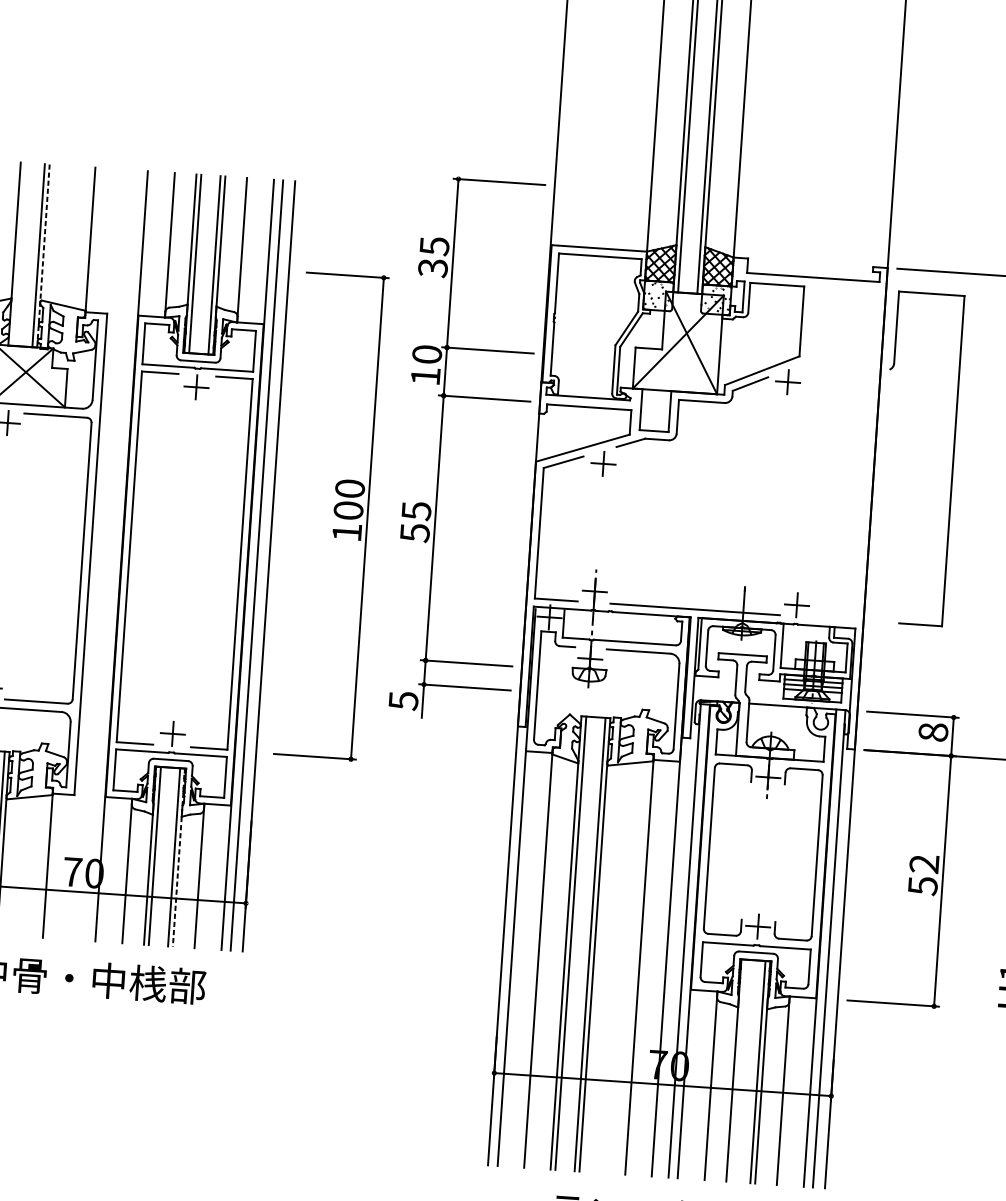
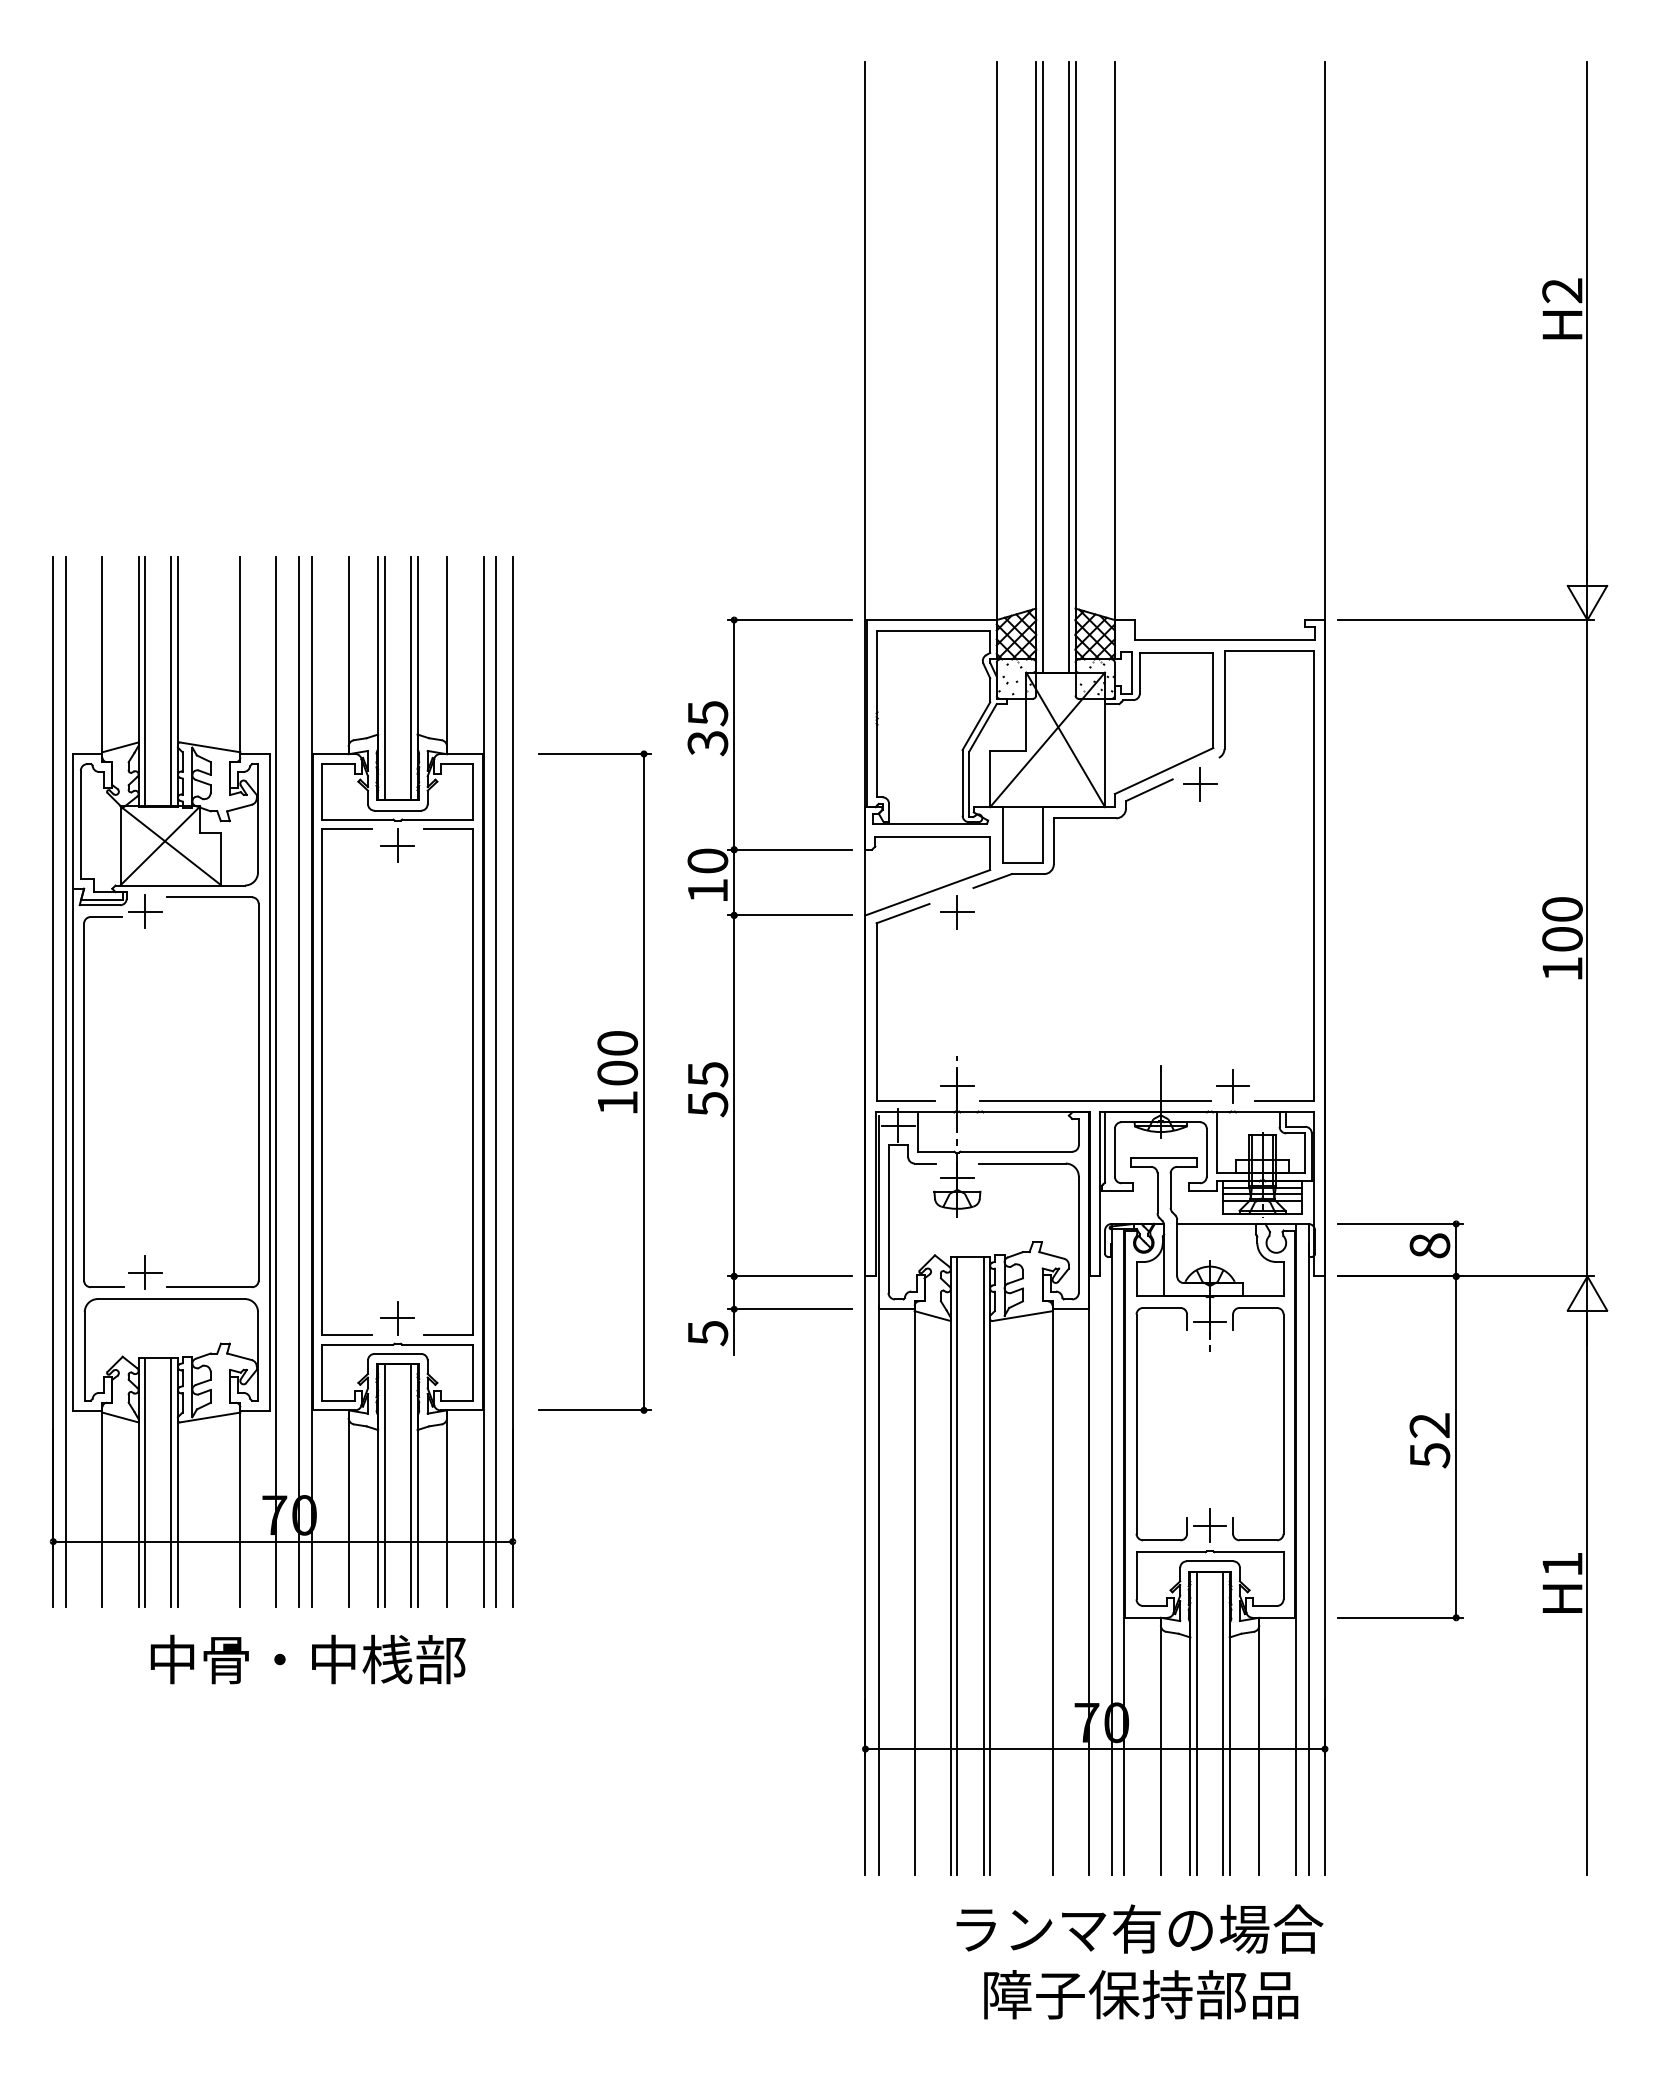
line: (19, 254) -> (145, 681), added
line: (43, 255) -> (177, 681), dashed -> solid
part: (440, 447) -> (734, 985), moved
part: (953, 460) -> (1313, 875), moved
part: (331, 515) -> (594, 1081), moved
line: (95, 554) -> (276, 1082), added
line: (112, 555) -> (299, 1082), added
line: (178, 858) -> (417, 1486), dashed -> solid
line: (738, 1070) -> (1196, 1722), added

